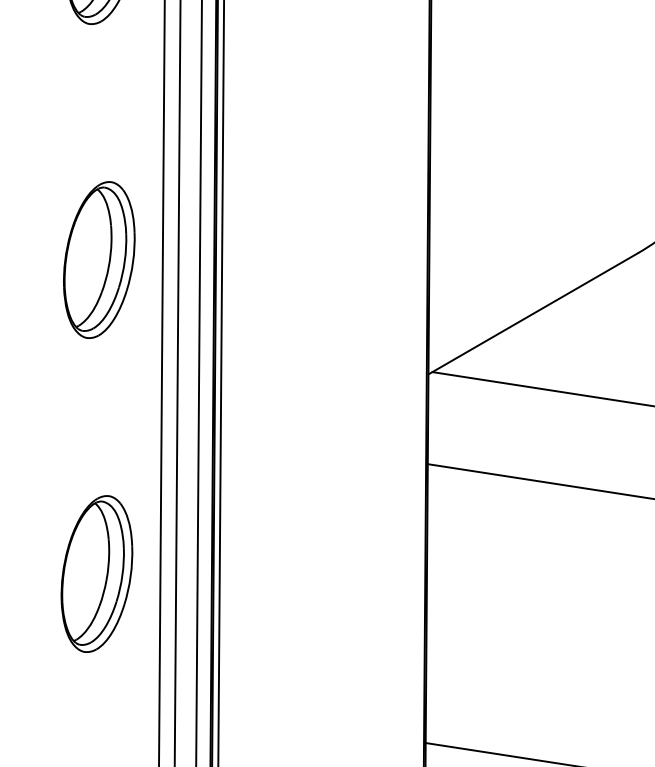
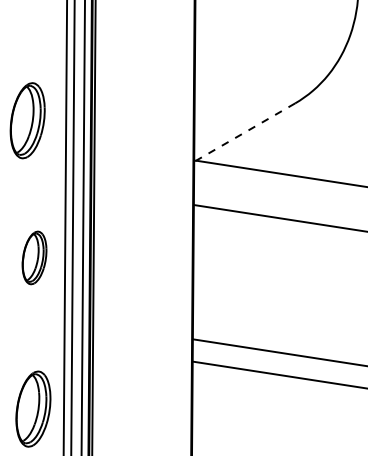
part: (98, 259) -> (27, 120), moved
line: (532, 313) -> (244, 132), solid -> dashed
part: (96, 573) -> (34, 257), size x0.7

